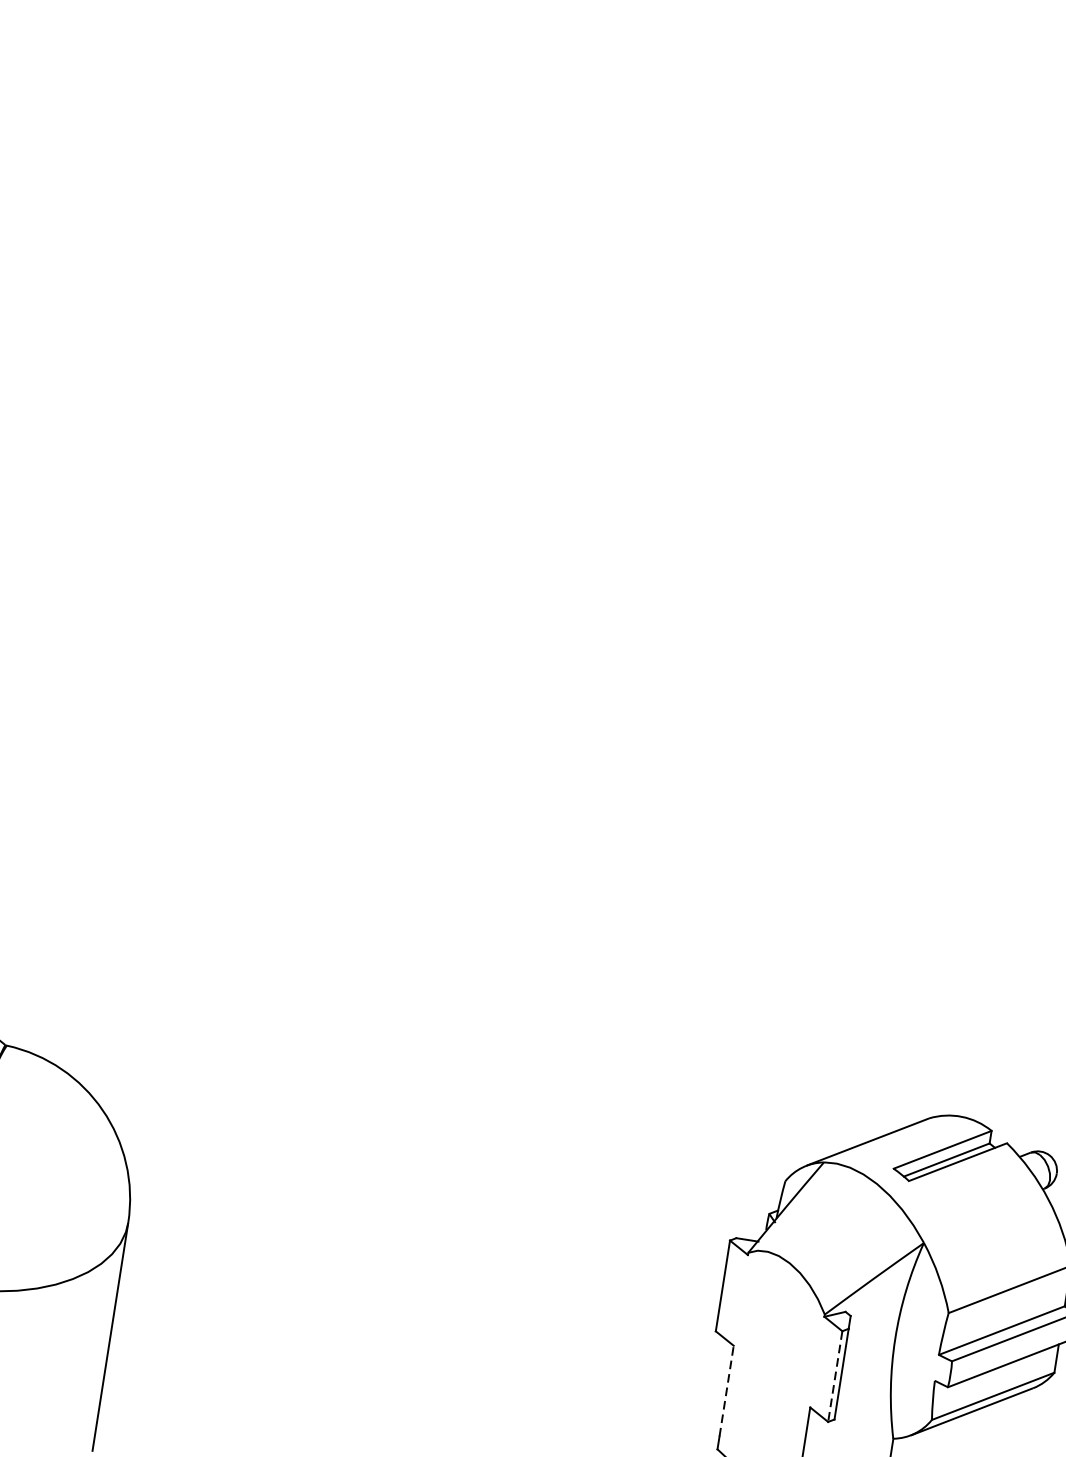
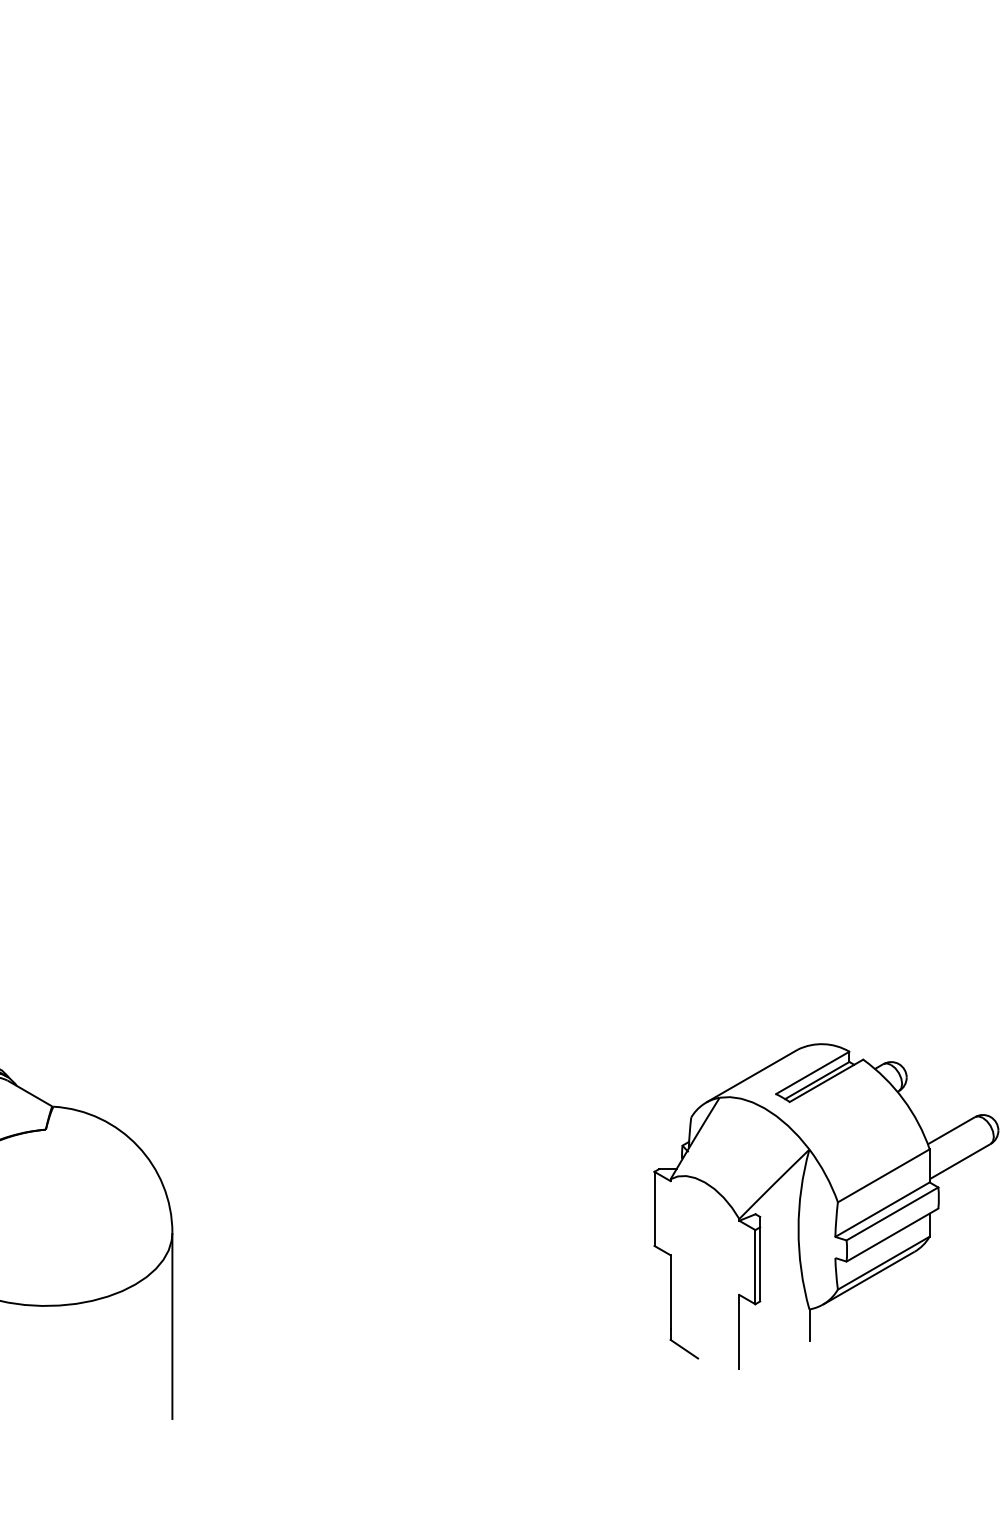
line: (835, 1377) -> (755, 1267), dashed -> solid
line: (726, 1390) -> (670, 1291), dashed -> solid

